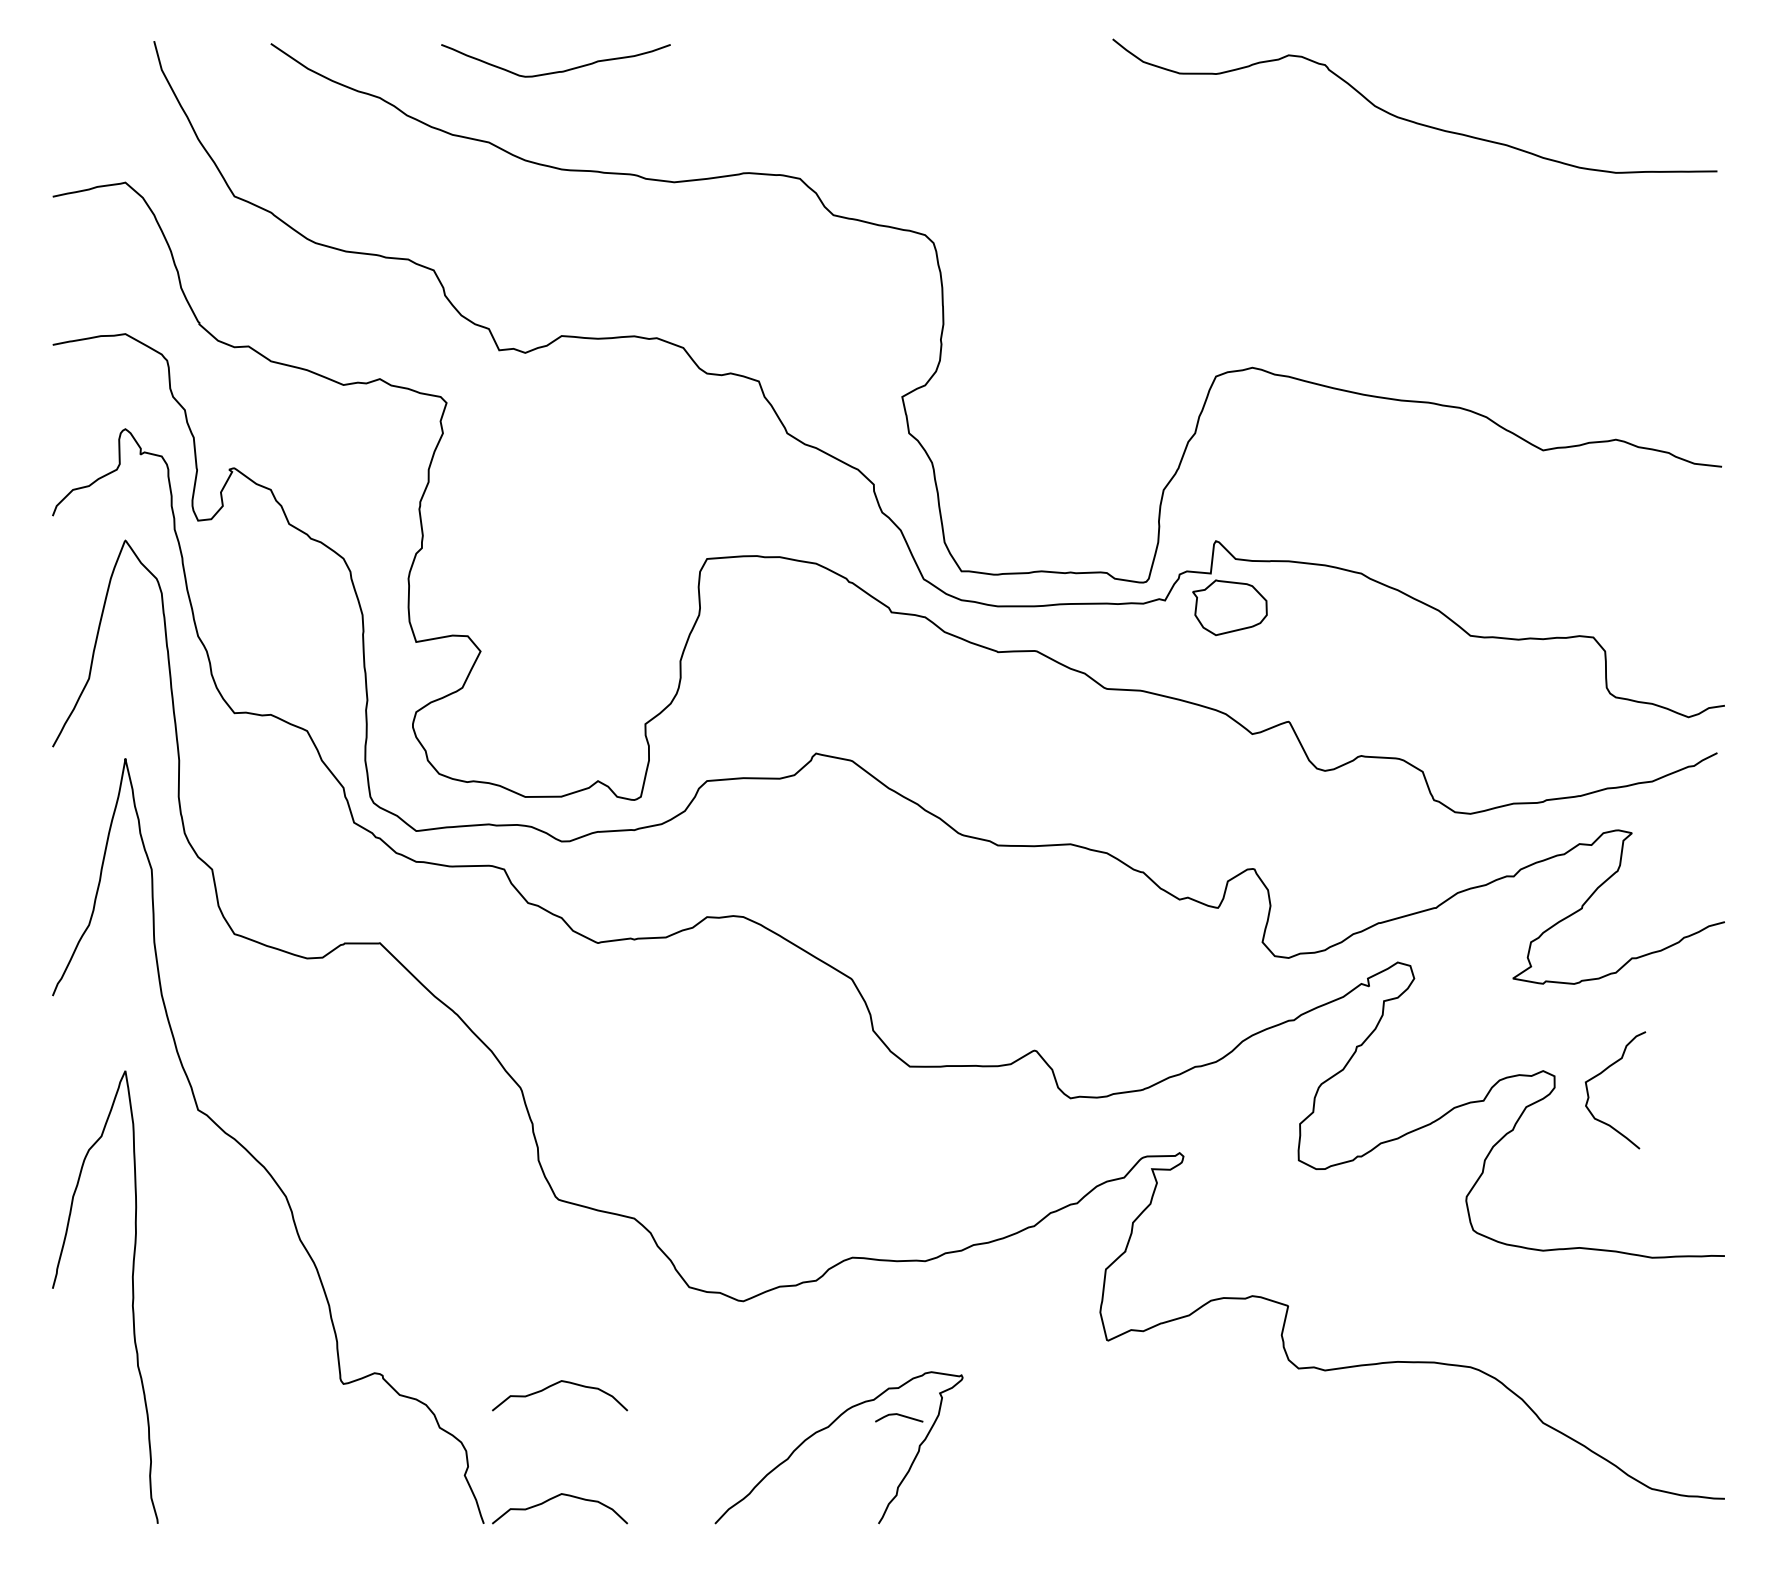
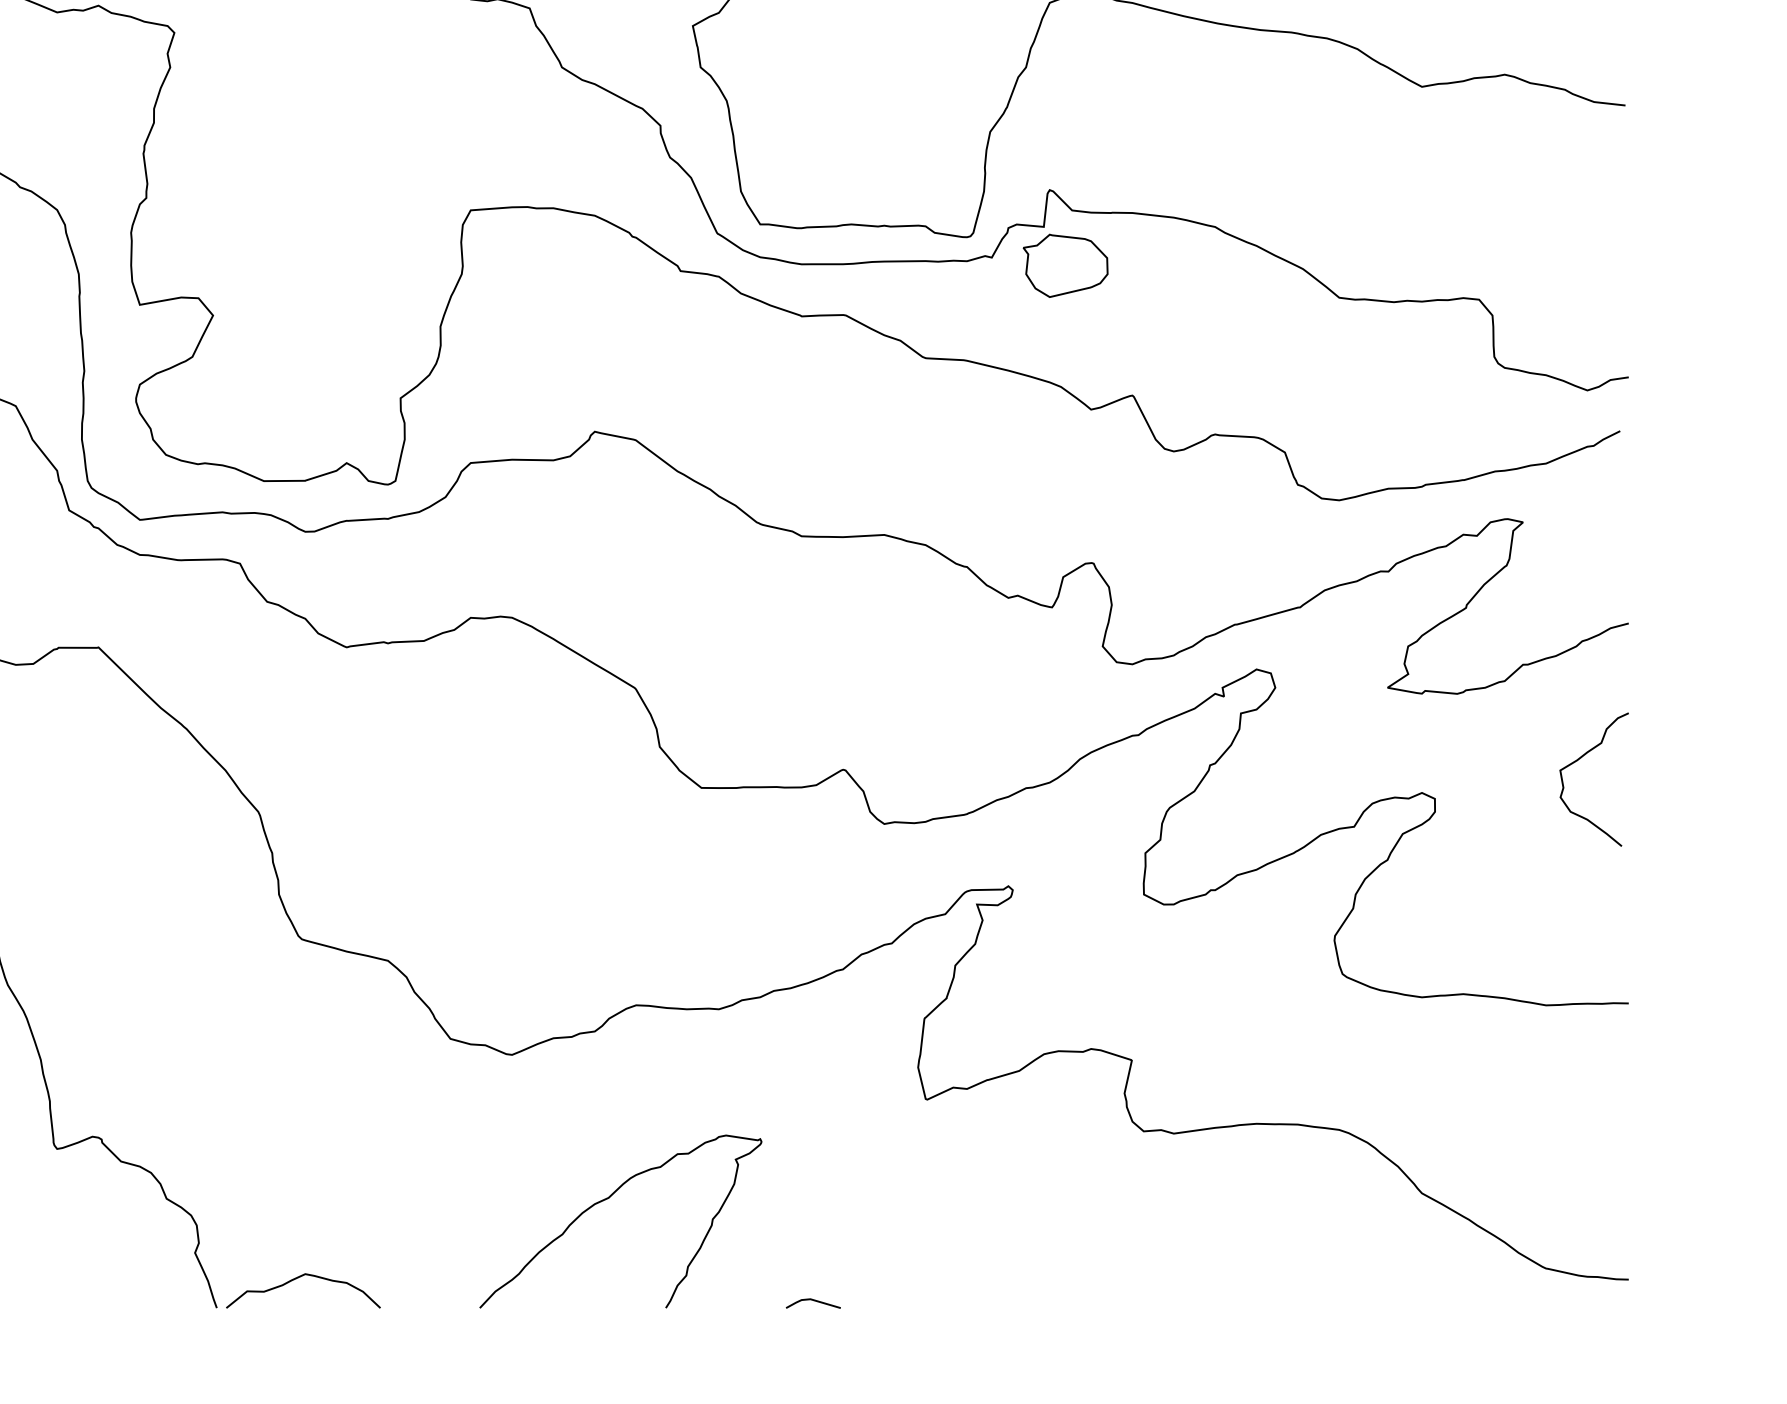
curve: (1602, 1073) -> (1579, 760), moved
curve: (554, 1385) -> (297, 1150), removed
line: (900, 1416) -> (814, 1302), moved

